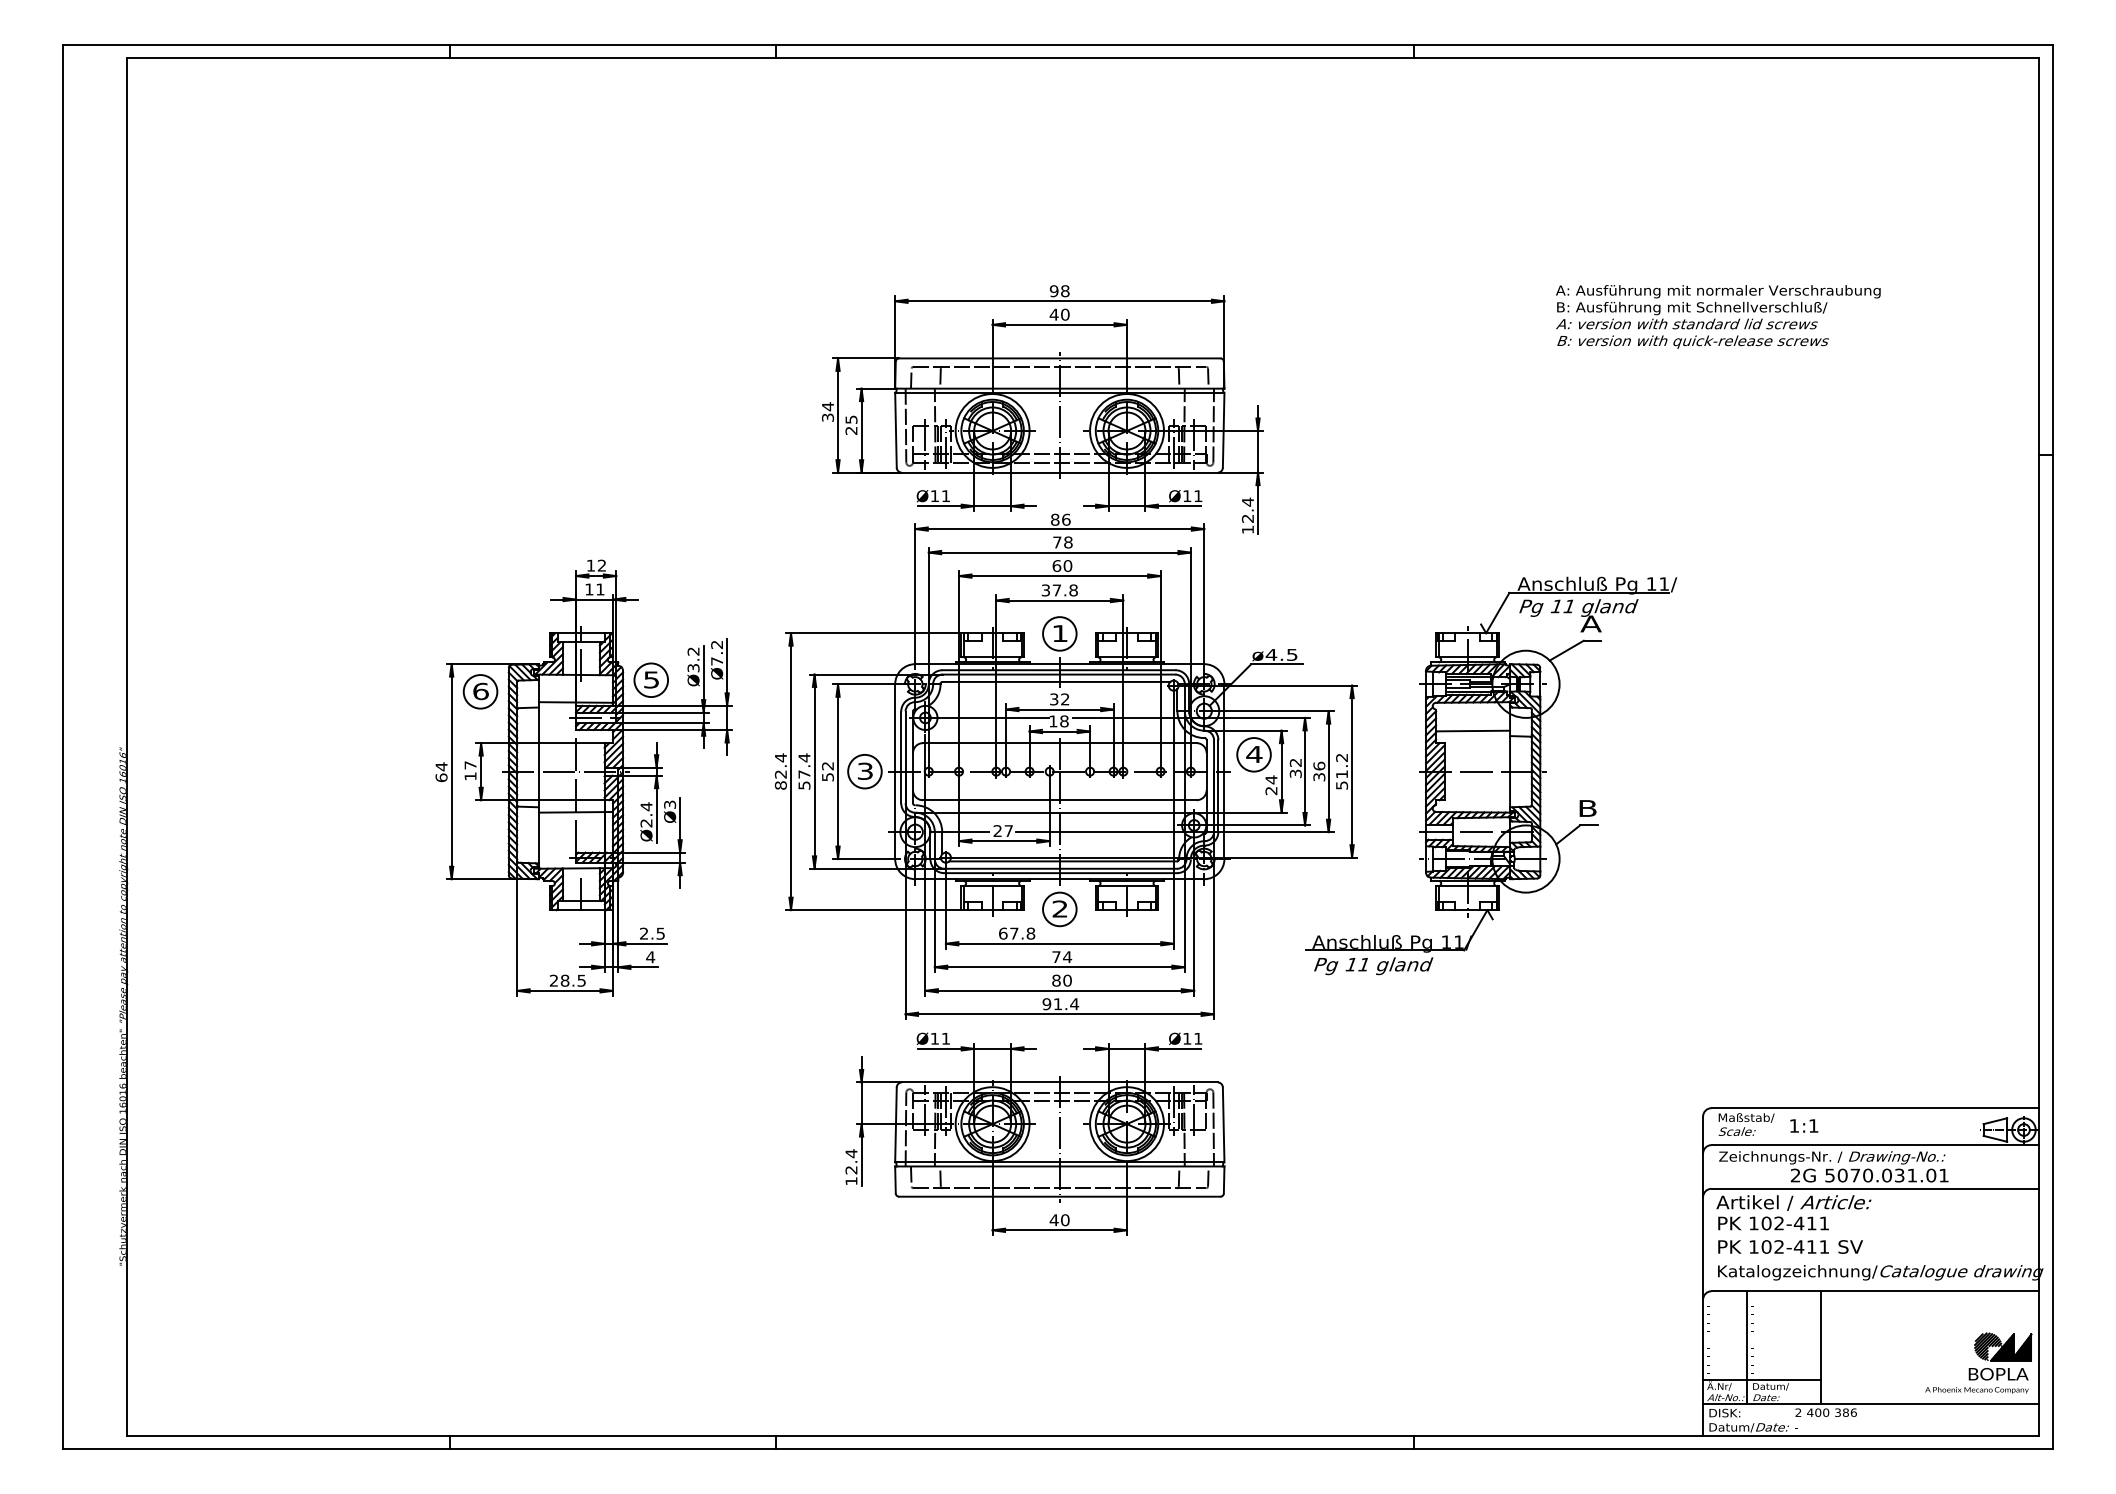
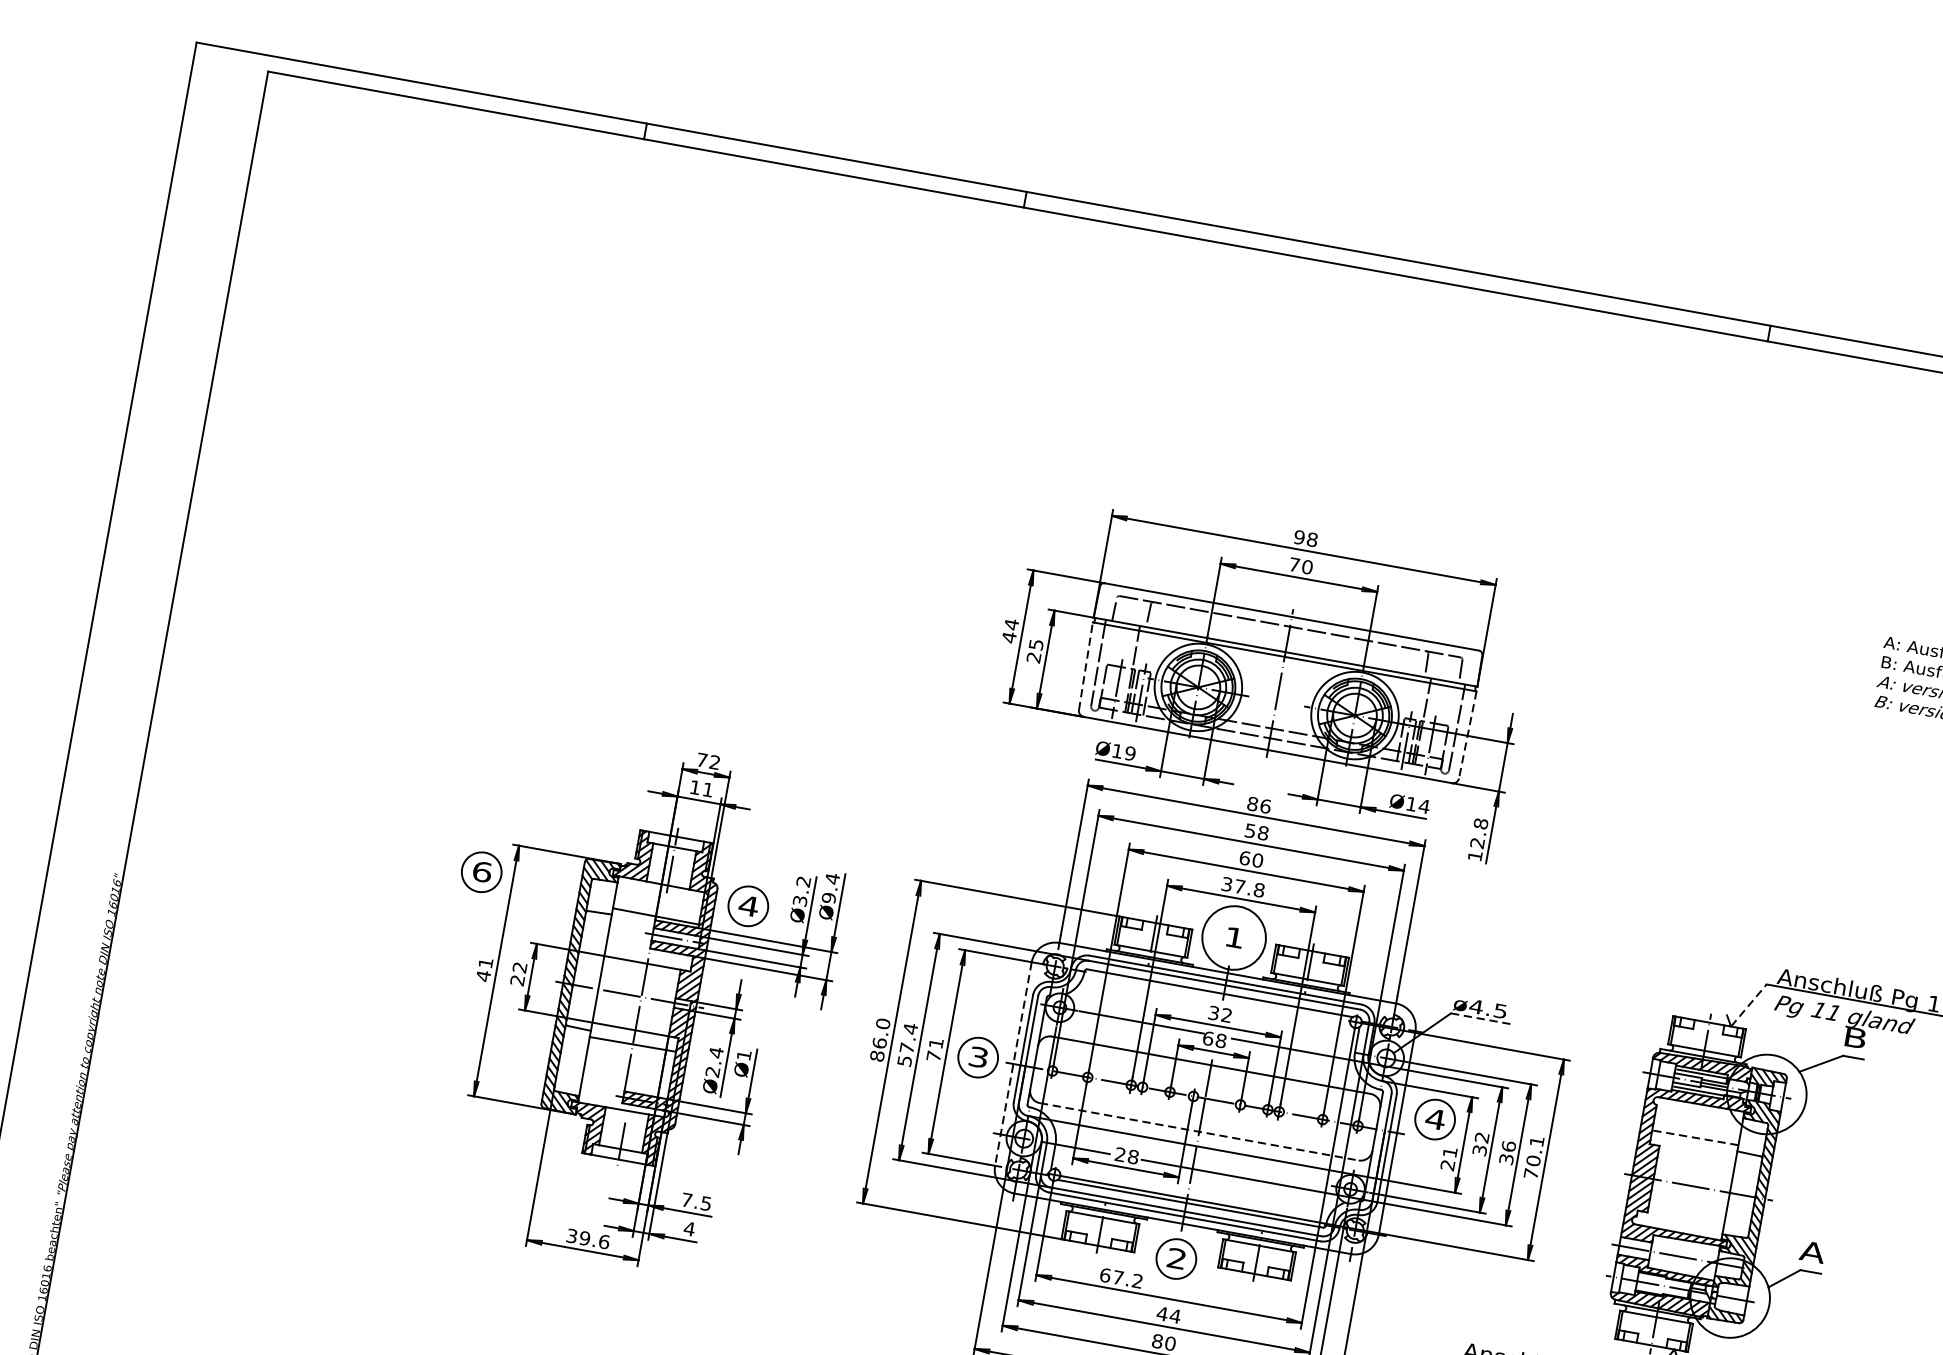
text: (1053, 314) -> (1293, 564), 40 -> 70
text: (827, 417) -> (1008, 637), 34 -> 44
line: (895, 430) -> (1085, 666), solid -> dashed
line: (1223, 430) -> (1467, 735), solid -> dashed
text: (1197, 495) -> (1423, 805), Ø11 -> Ø14
text: (945, 496) -> (1129, 753), Ø11 -> Ø19
text: (1247, 501) -> (1480, 823), 12.4 -> 12.8
text: (1057, 542) -> (1250, 830), 78 -> 58
text: (590, 565) -> (701, 759), 12 -> 72
line: (1498, 612) -> (1749, 1005), solid -> dashed
text: (1590, 623) -> (1854, 1037), A -> B
circle: (1059, 633) -> (1233, 937), size x1.6
text: (717, 652) -> (831, 887), Ø7.2 -> Ø9.4
line: (1277, 664) -> (1481, 1019), solid -> dashed
text: (651, 679) -> (748, 905), 5 -> 4
part: (480, 691) -> (481, 871), moved
text: (1053, 721) -> (1208, 1038), 18 -> 68
line: (1473, 731) -> (1695, 1138), solid -> dashed
text: (780, 765) -> (881, 1032), 82.4 -> 86.0
text: (470, 770) -> (518, 973), 17 -> 22
text: (827, 771) -> (934, 1049), 52 -> 71
text: (1342, 771) -> (1534, 1157), 51.2 -> 70.1
text: (441, 772) -> (484, 969), 64 -> 41
line: (895, 772) -> (1013, 1065), solid -> dashed
text: (1271, 779) -> (1450, 1152), 24 -> 21
line: (1059, 800) -> (1198, 1132), solid -> dashed
text: (670, 804) -> (744, 1055), Ø3 -> Ø1
text: (1587, 808) -> (1812, 1252), B -> A
text: (1008, 831) -> (1132, 1157), 27 -> 28
text: (644, 933) -> (687, 1200), 2.5 -> 7.5
text: (1030, 933) -> (1137, 1280), 67.8 -> 67.2
text: (1056, 956) -> (1162, 1313), 74 -> 44
text: (568, 980) -> (588, 1238), 28.5 -> 39.6

